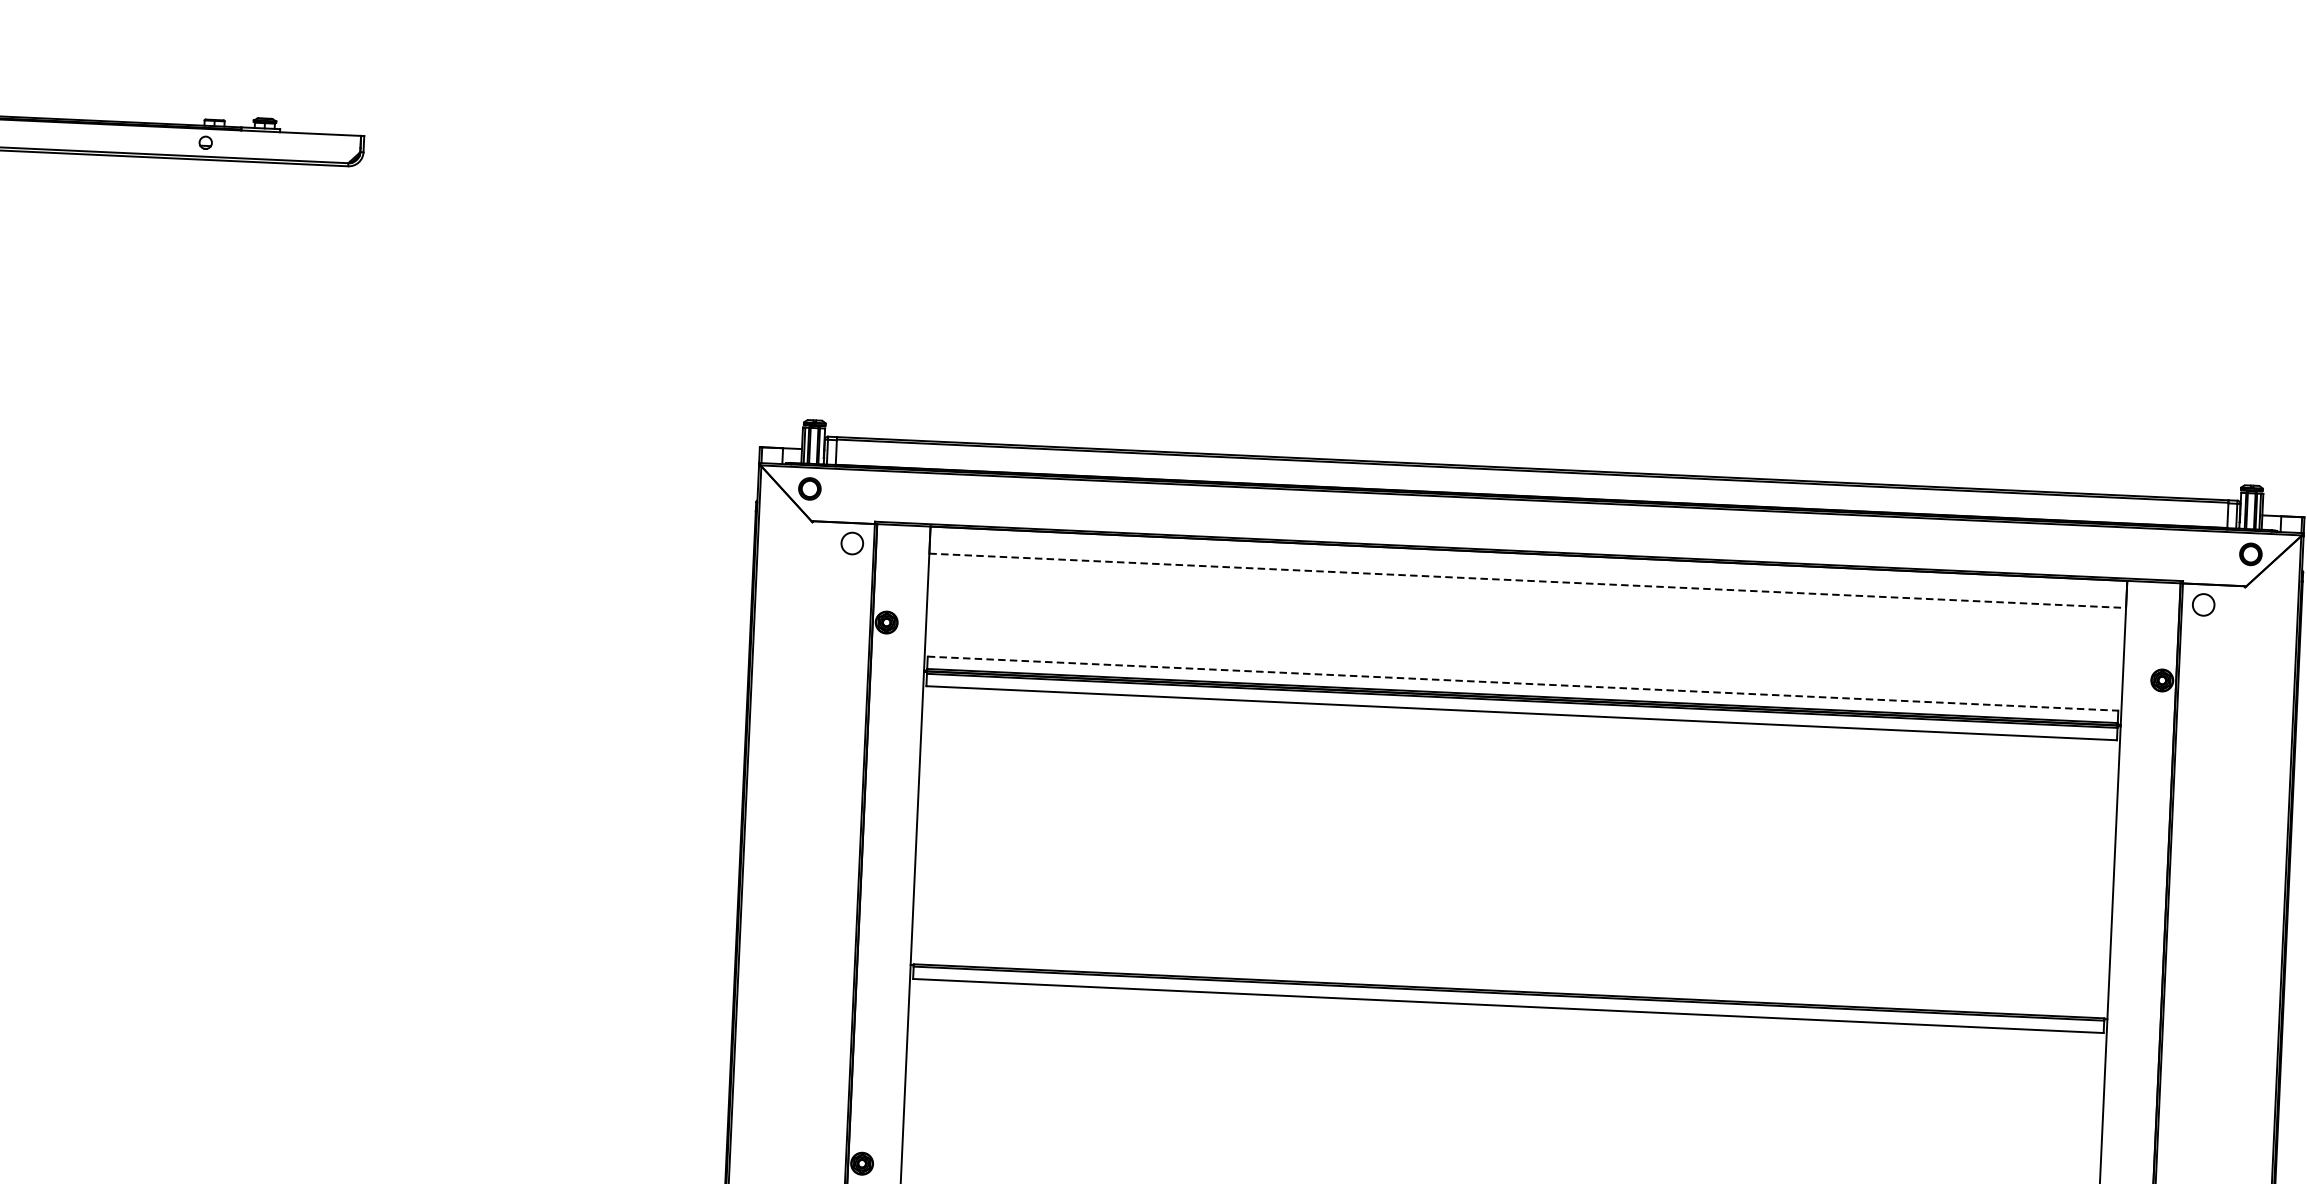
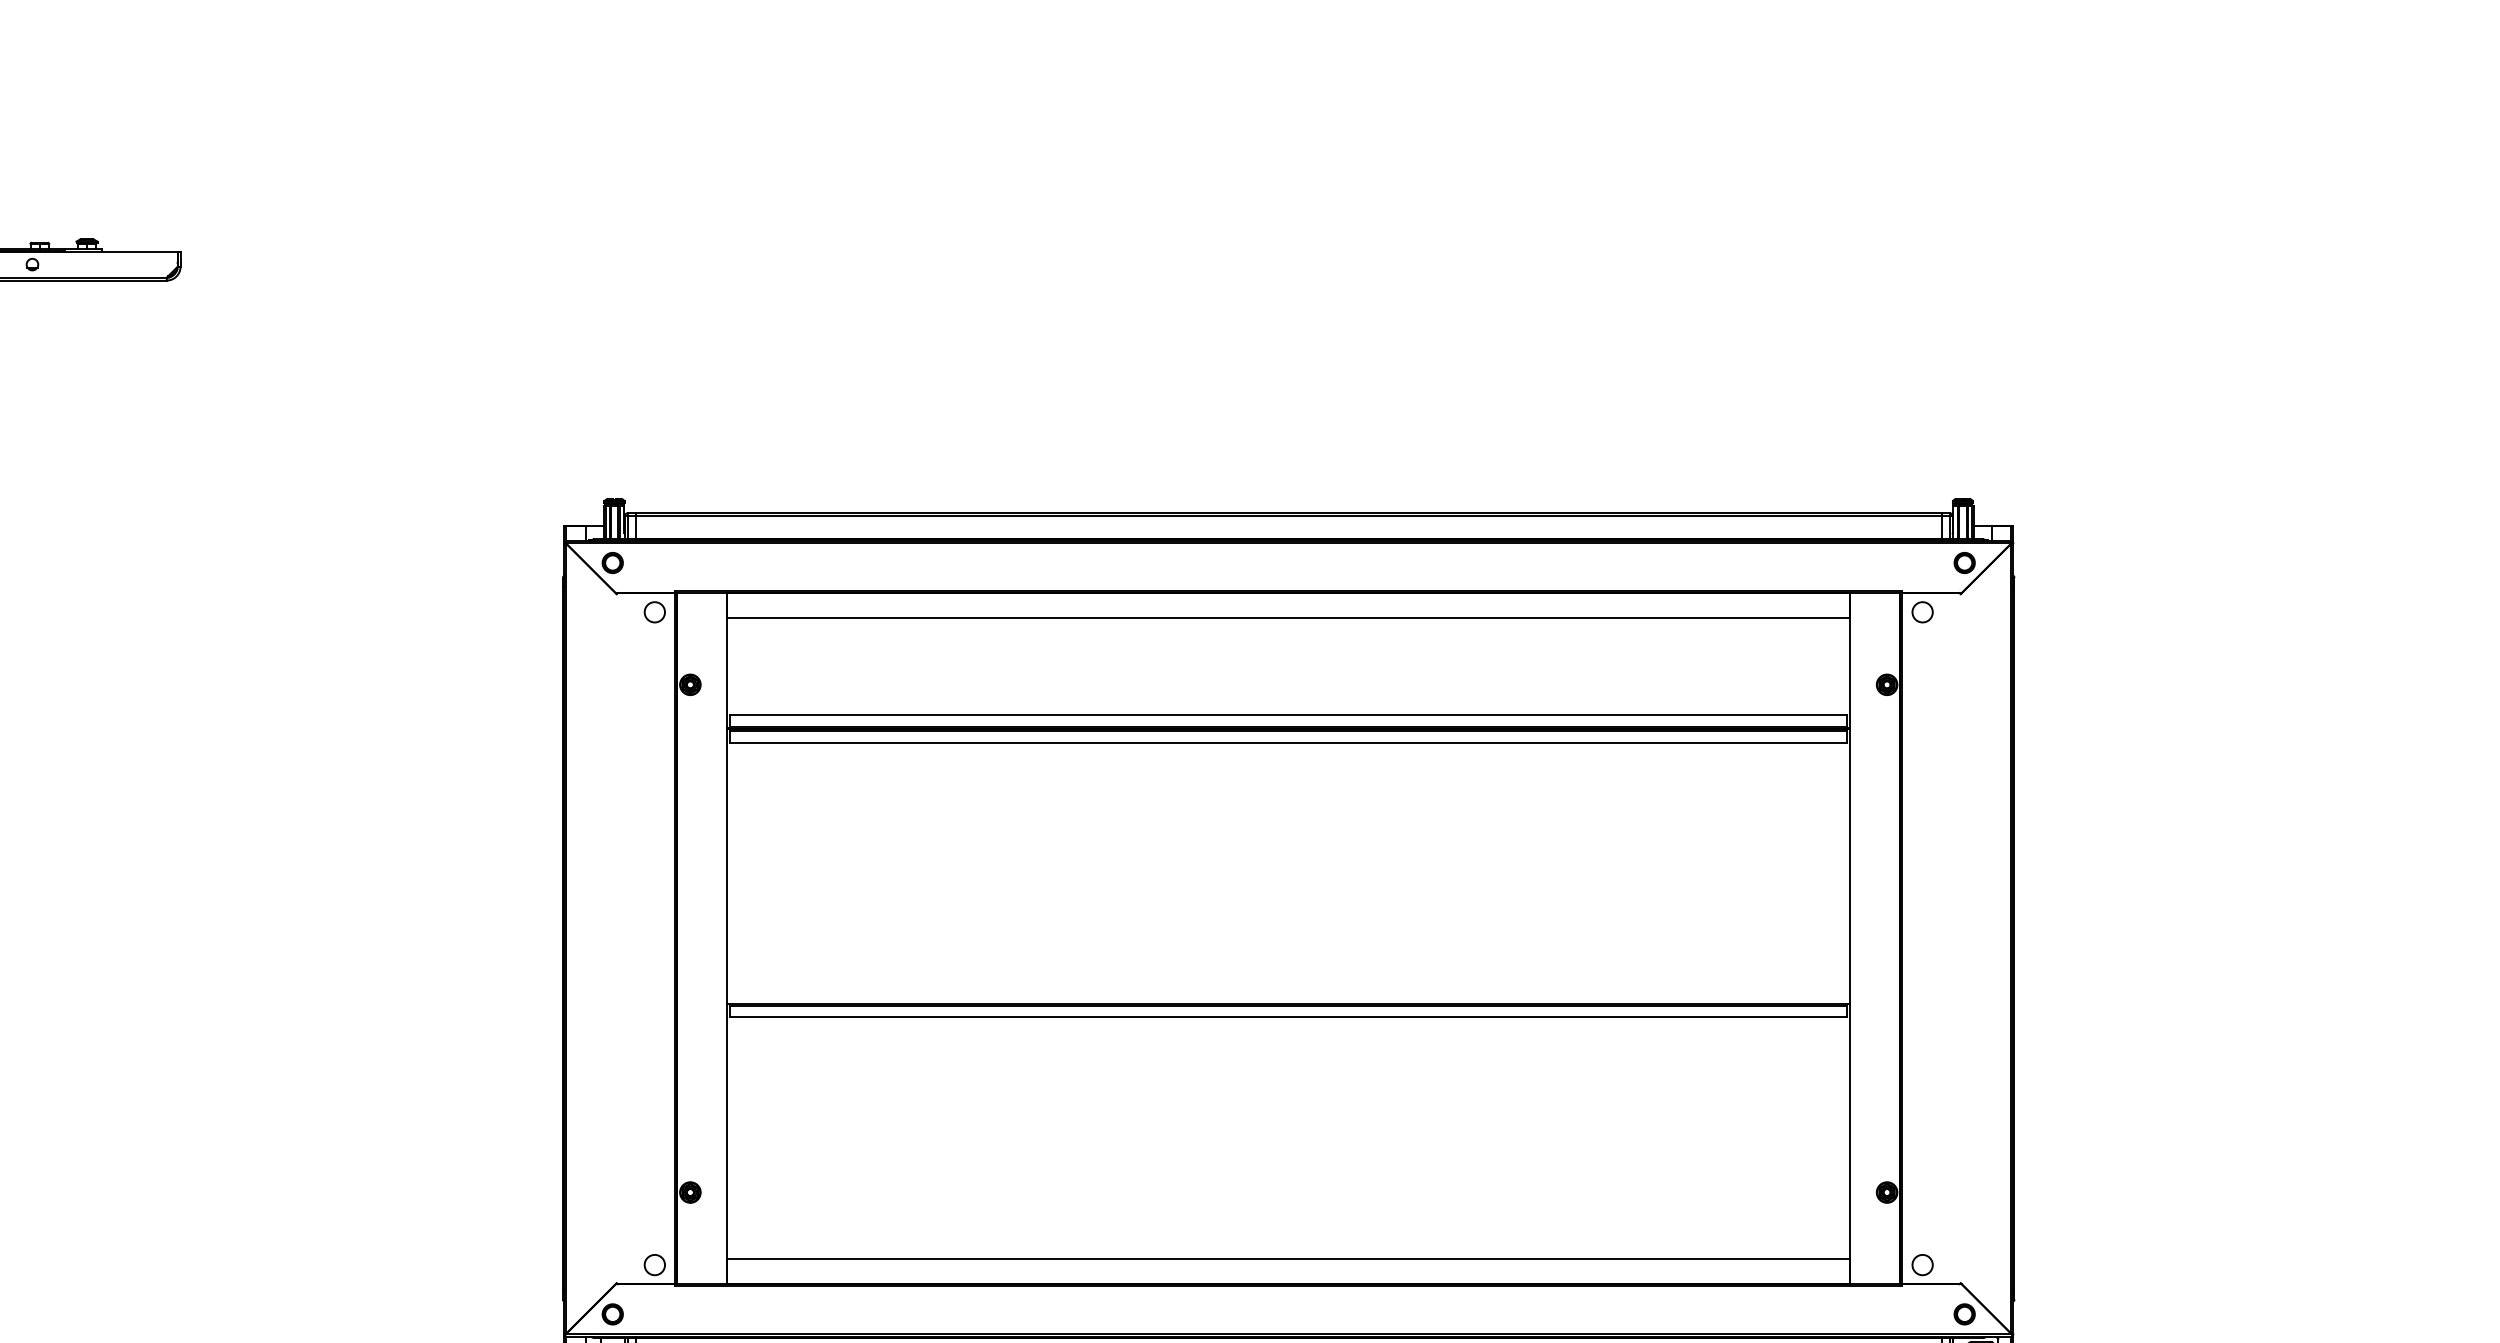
line: (1528, 580) -> (1289, 618), dashed -> solid
line: (1523, 683) -> (1289, 714), dashed -> solid

